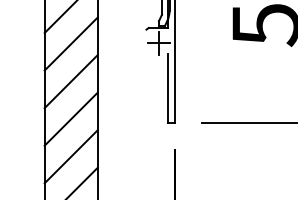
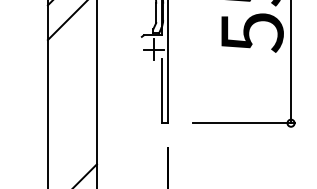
line: (70, 43) -> (71, 49), removed
line: (70, 81) -> (71, 84), removed
line: (70, 119) -> (71, 119), removed
line: (70, 155) -> (71, 153), removed

